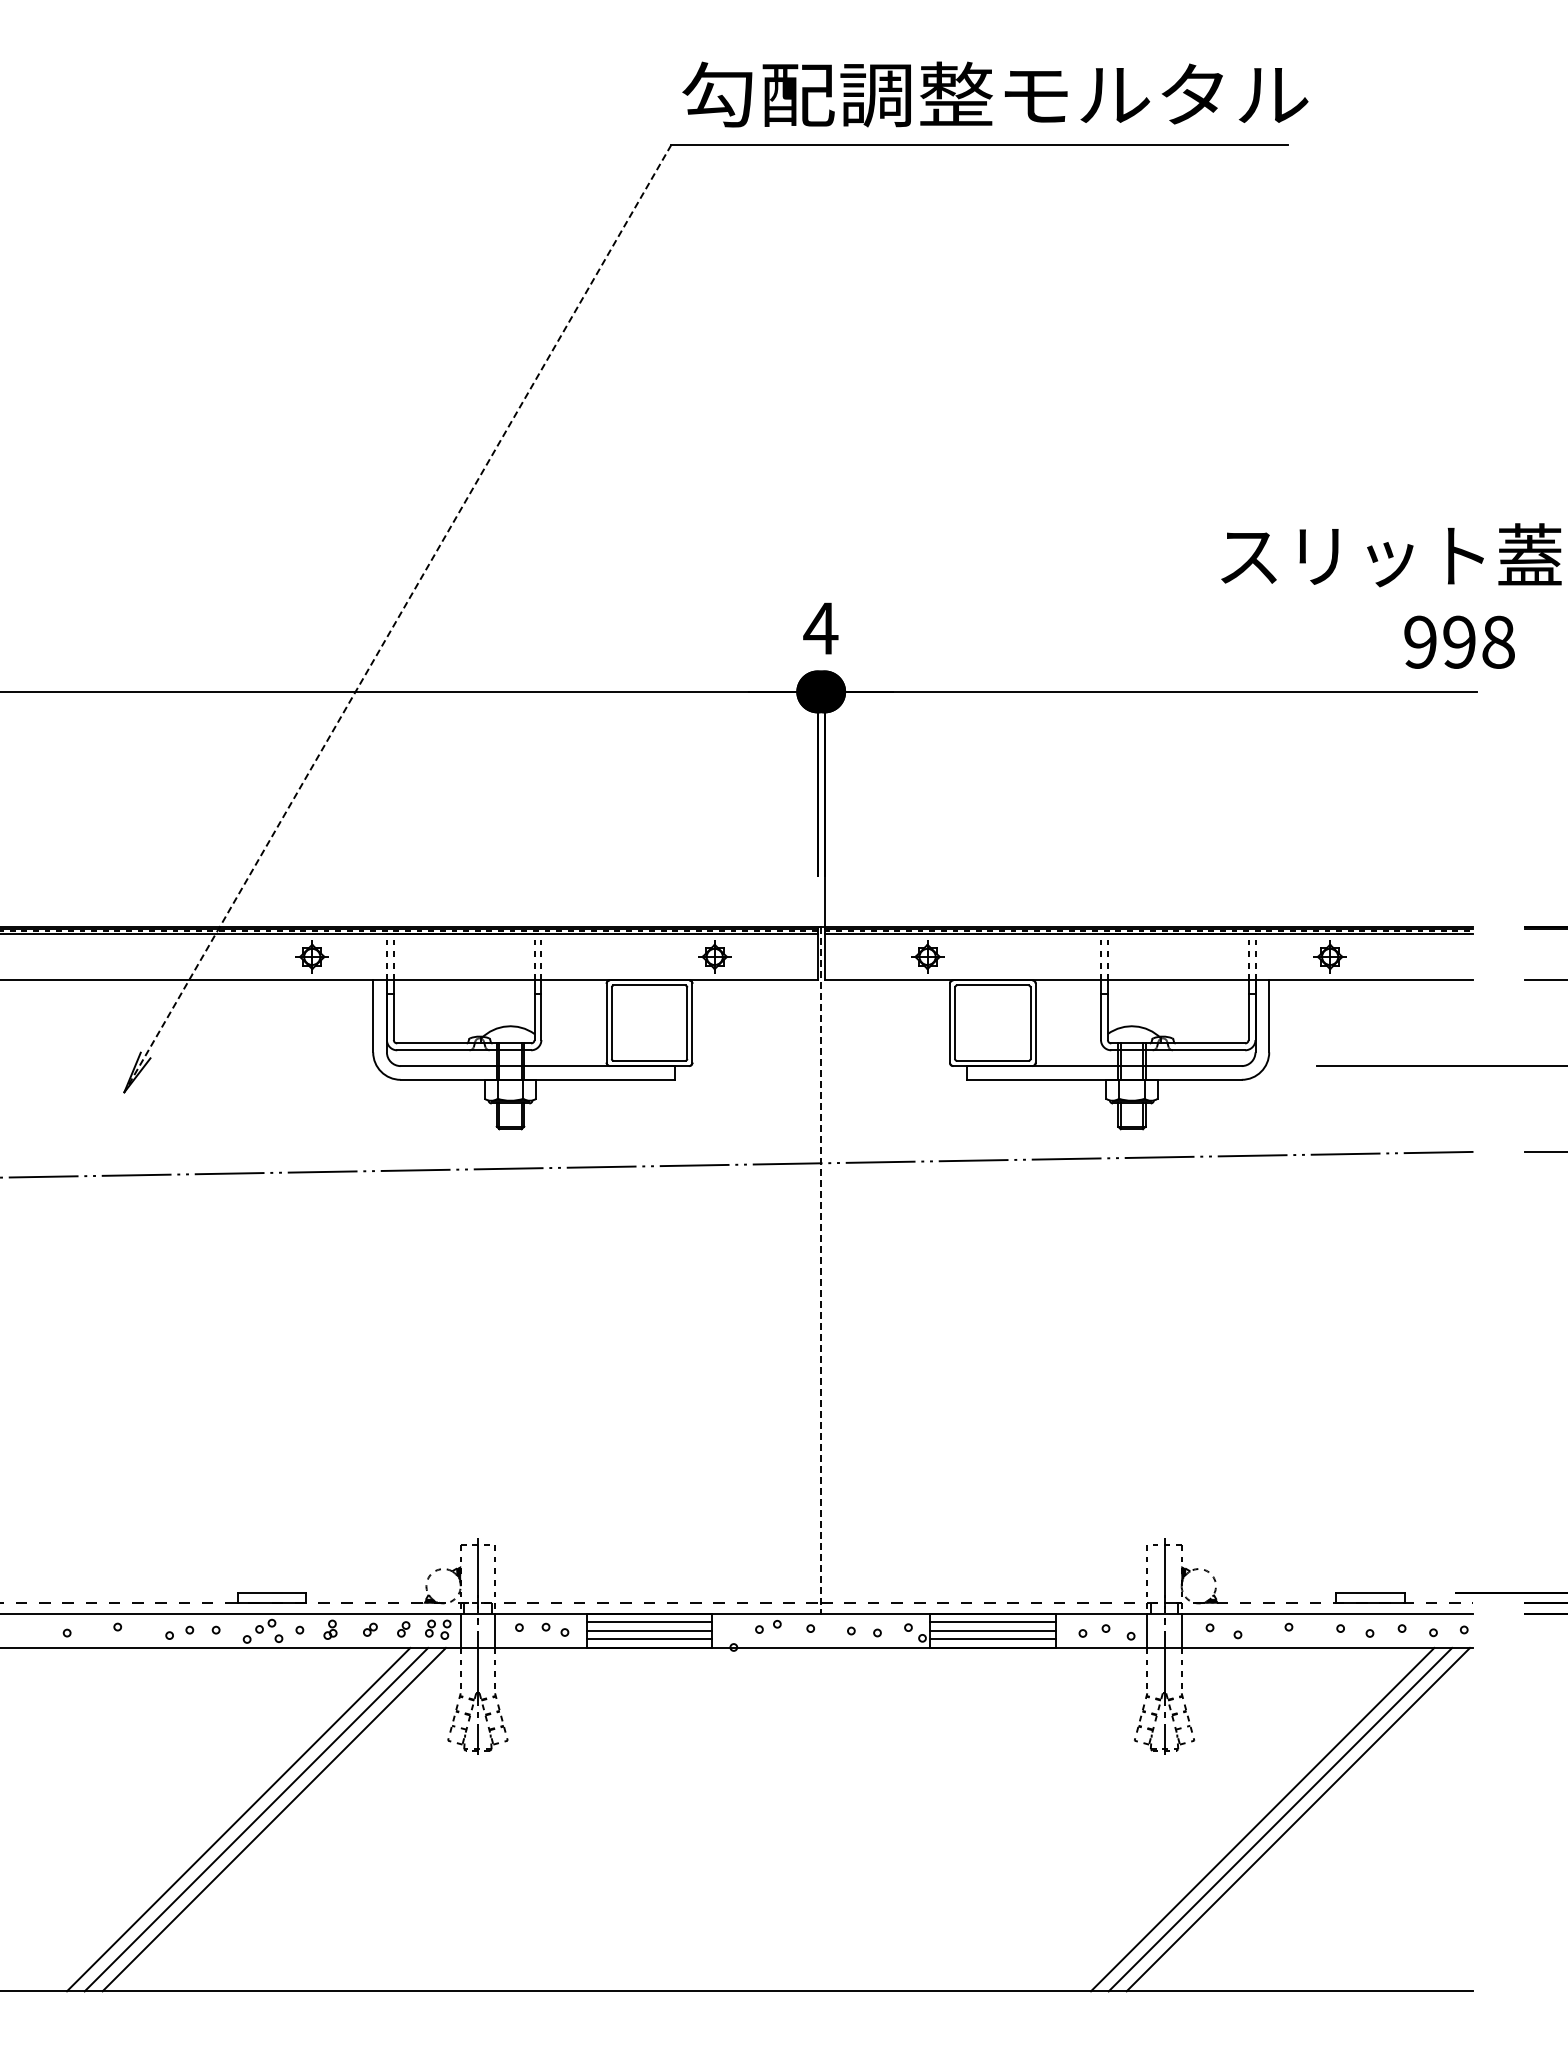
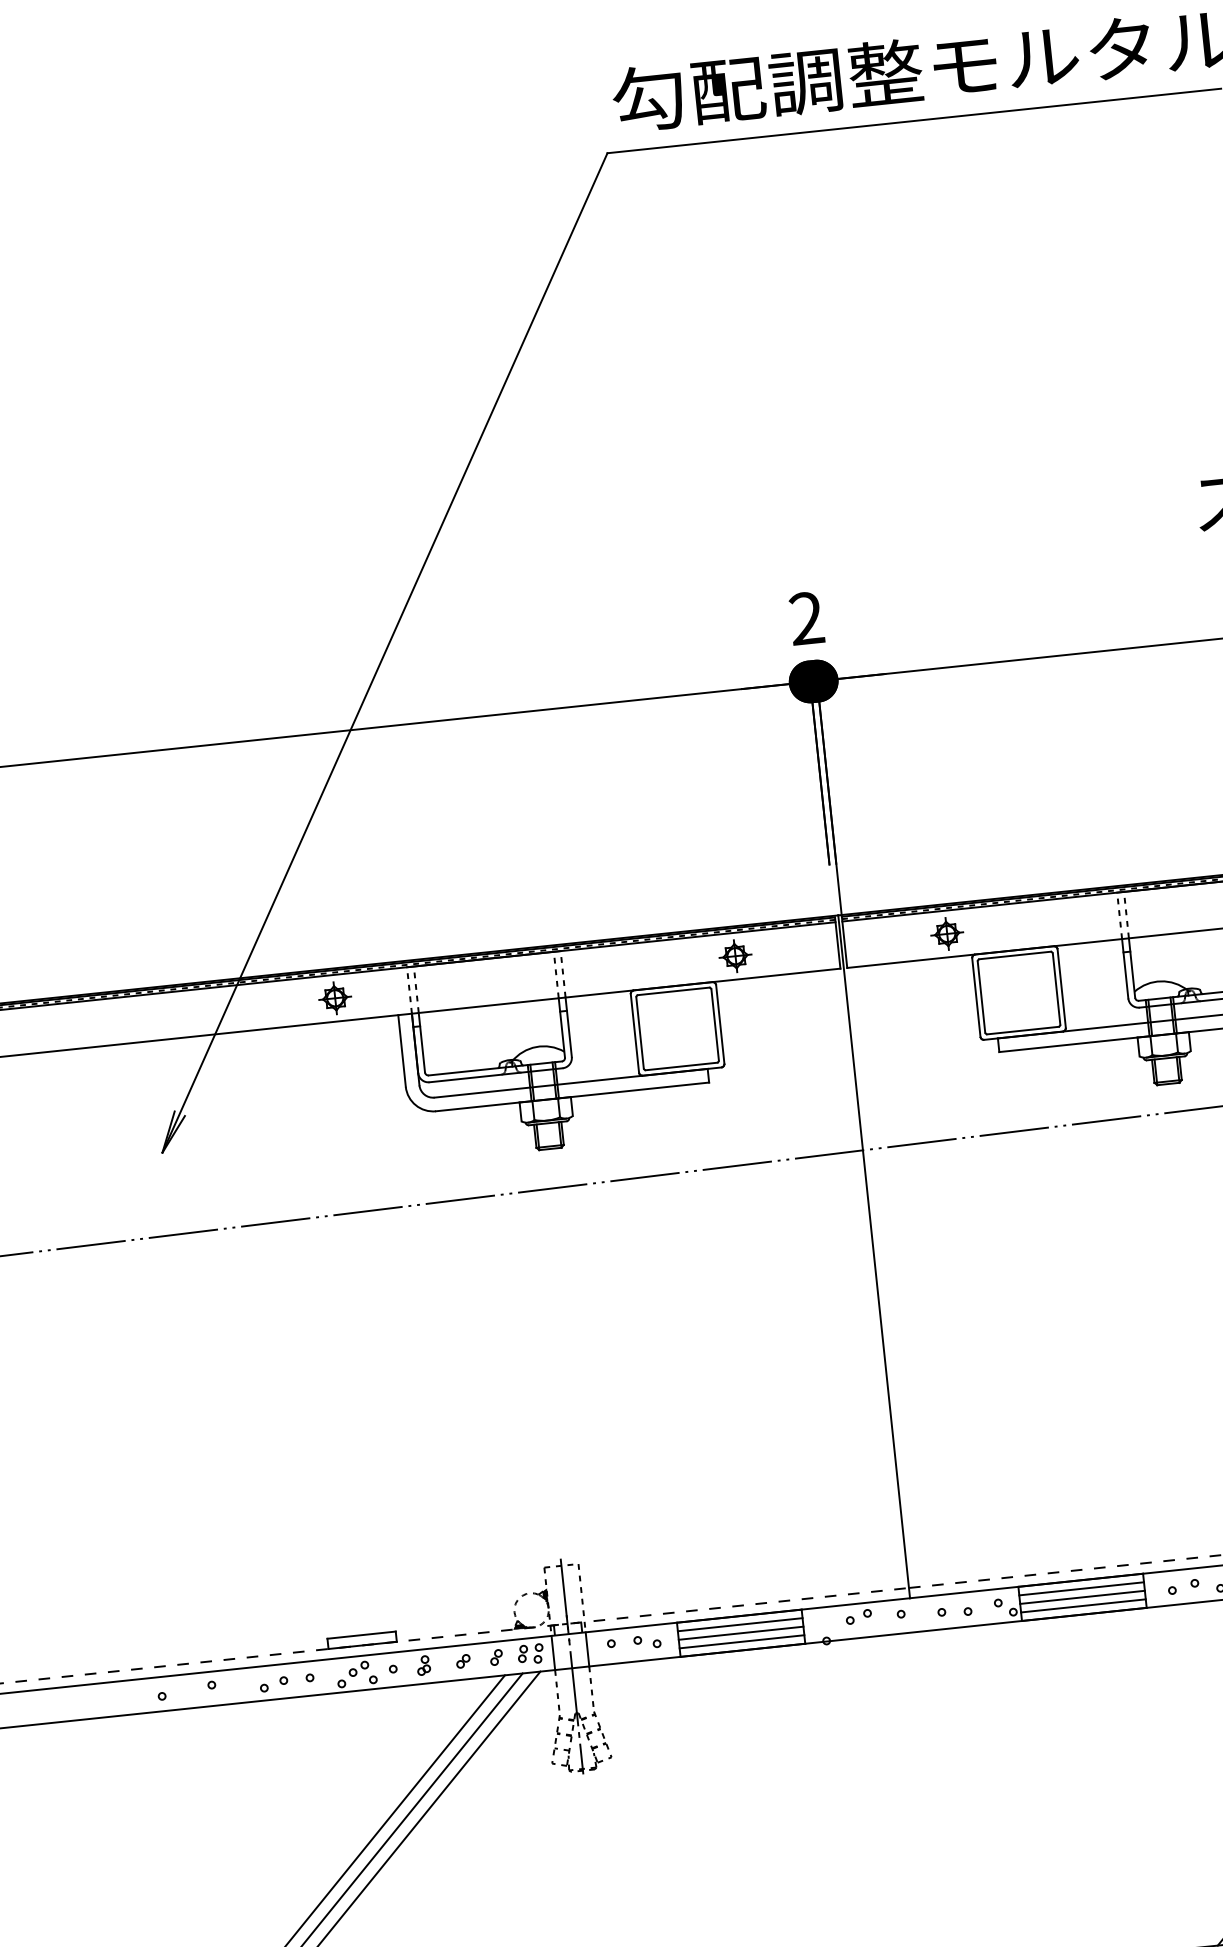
line: (397, 618) -> (384, 652), dashed -> solid
text: (820, 628) -> (806, 618), 4 -> 2
line: (821, 1270) -> (874, 1256), dashed -> solid

